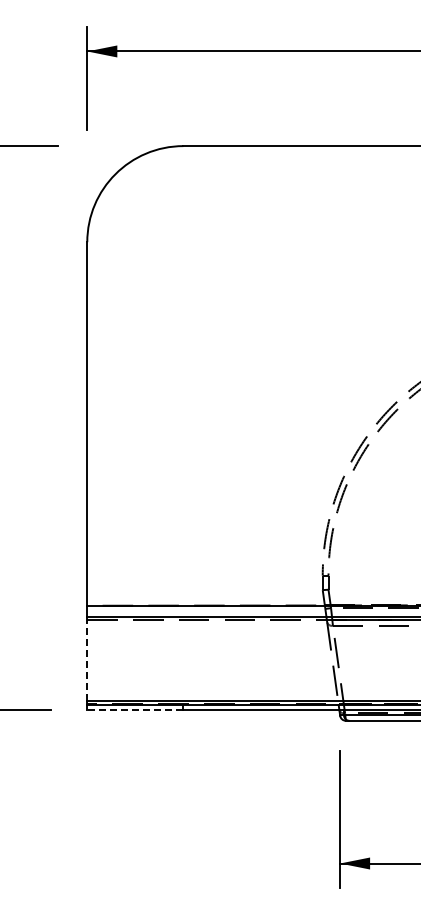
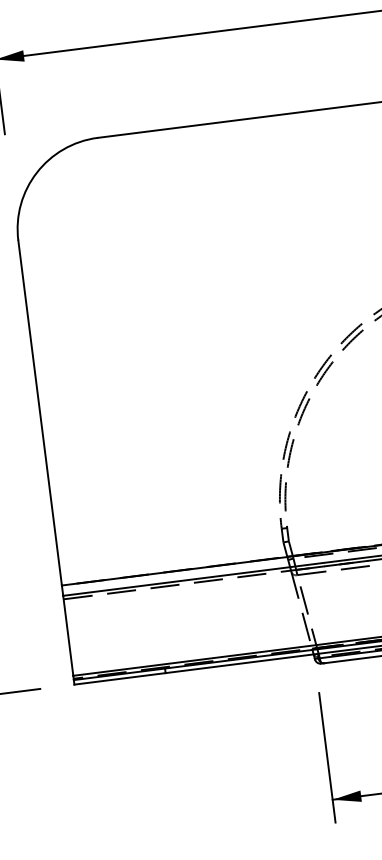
line: (87, 659) -> (68, 636), dashed -> solid
line: (134, 710) -> (119, 679), dashed -> solid

